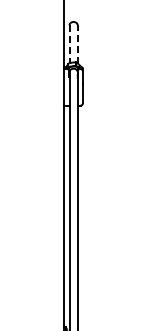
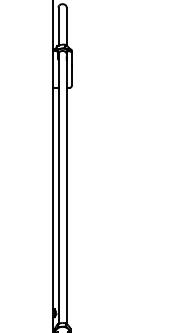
line: (77, 44) -> (66, 26), dashed -> solid
line: (69, 45) -> (58, 27), dashed -> solid

